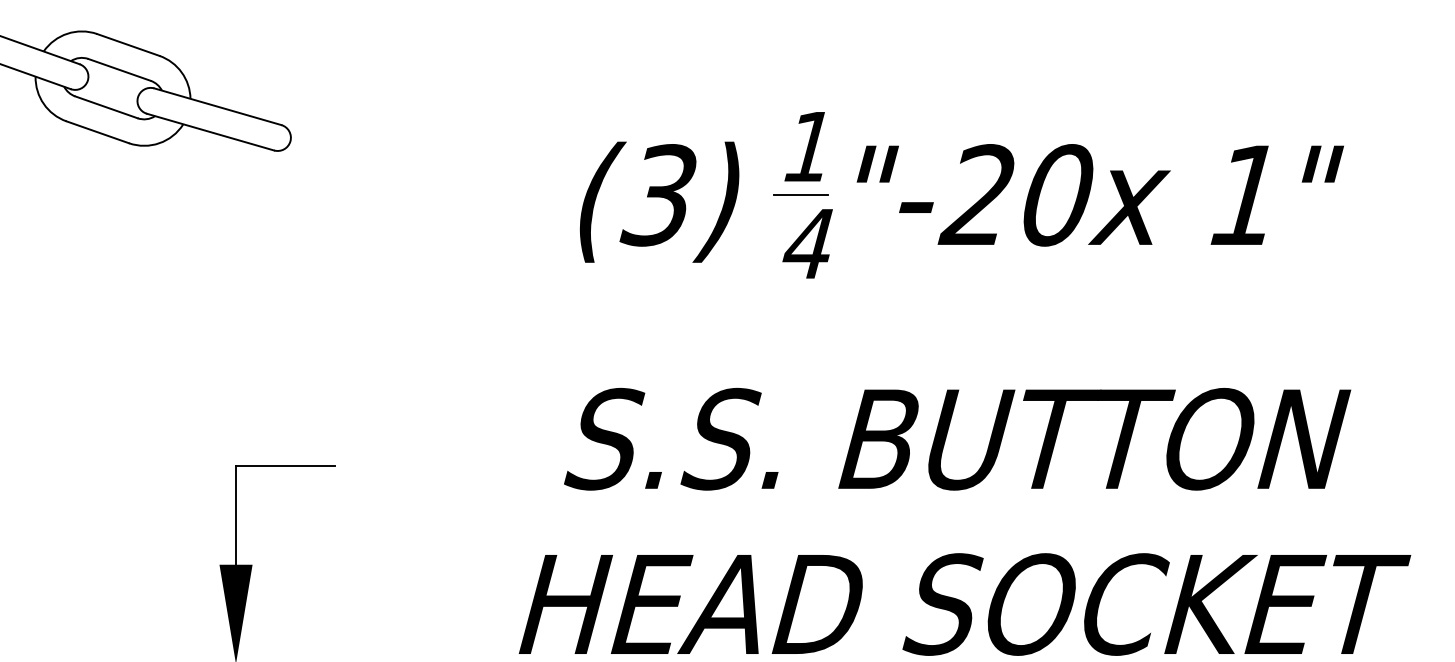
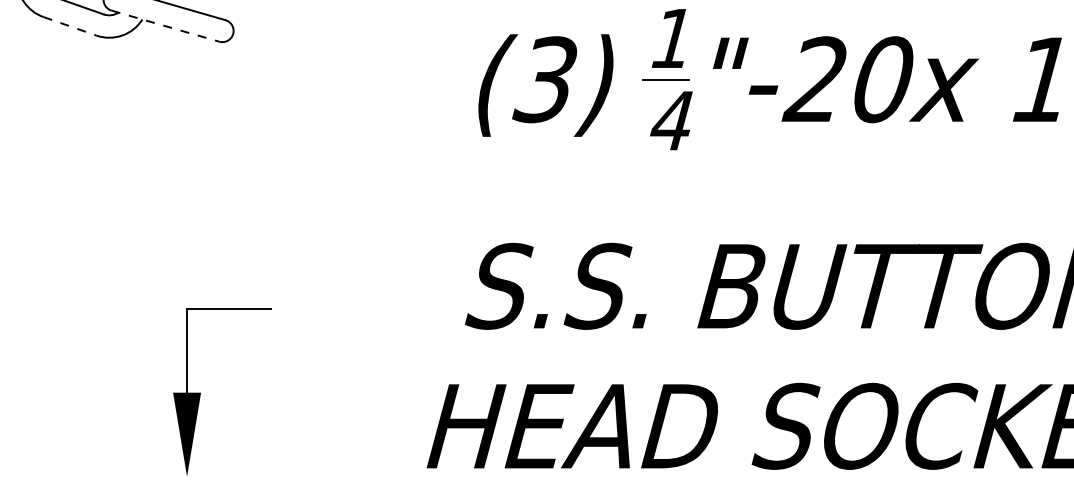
line: (98, 132) -> (70, 26), solid -> dashed
line: (211, 132) -> (166, 26), solid -> dashed

